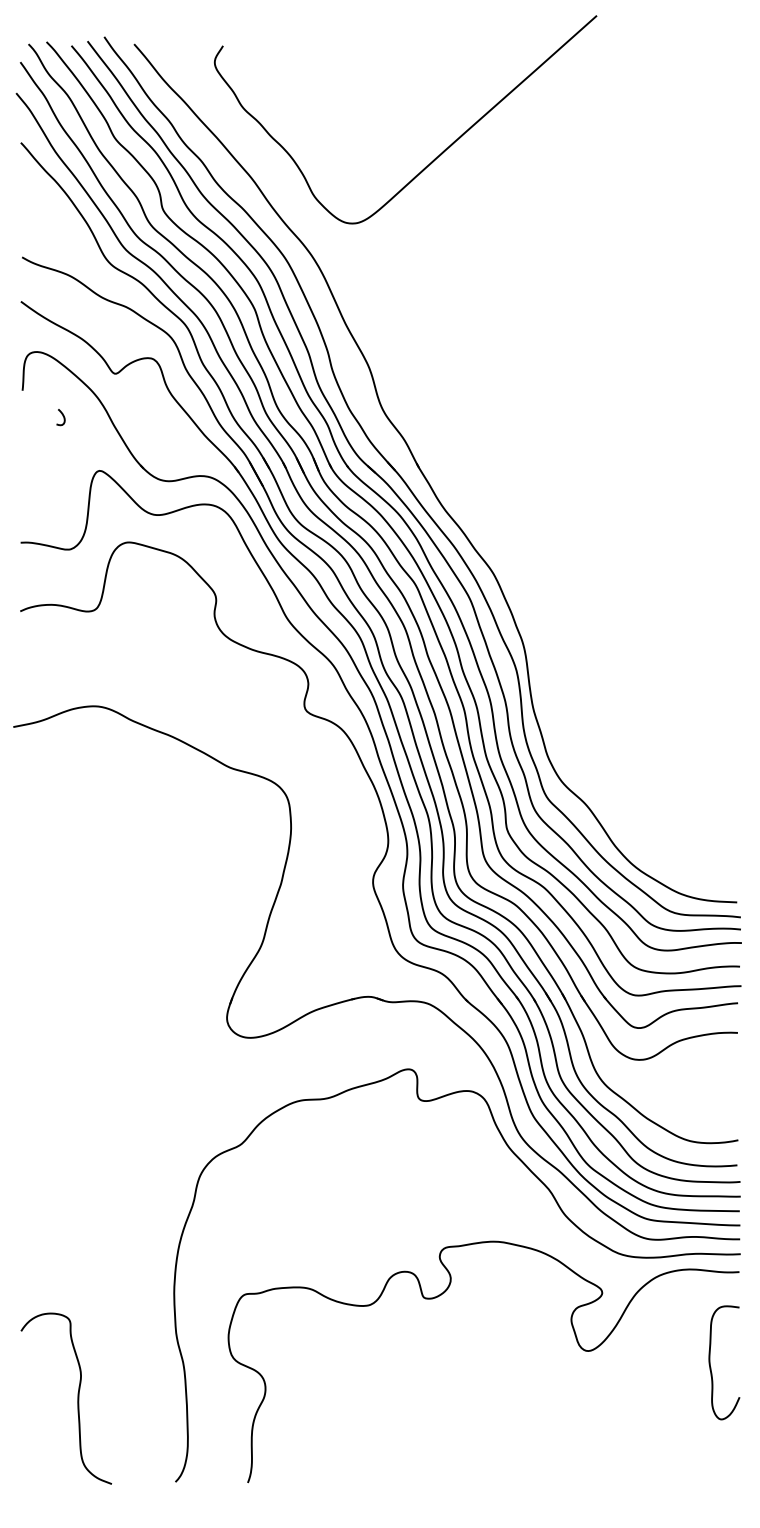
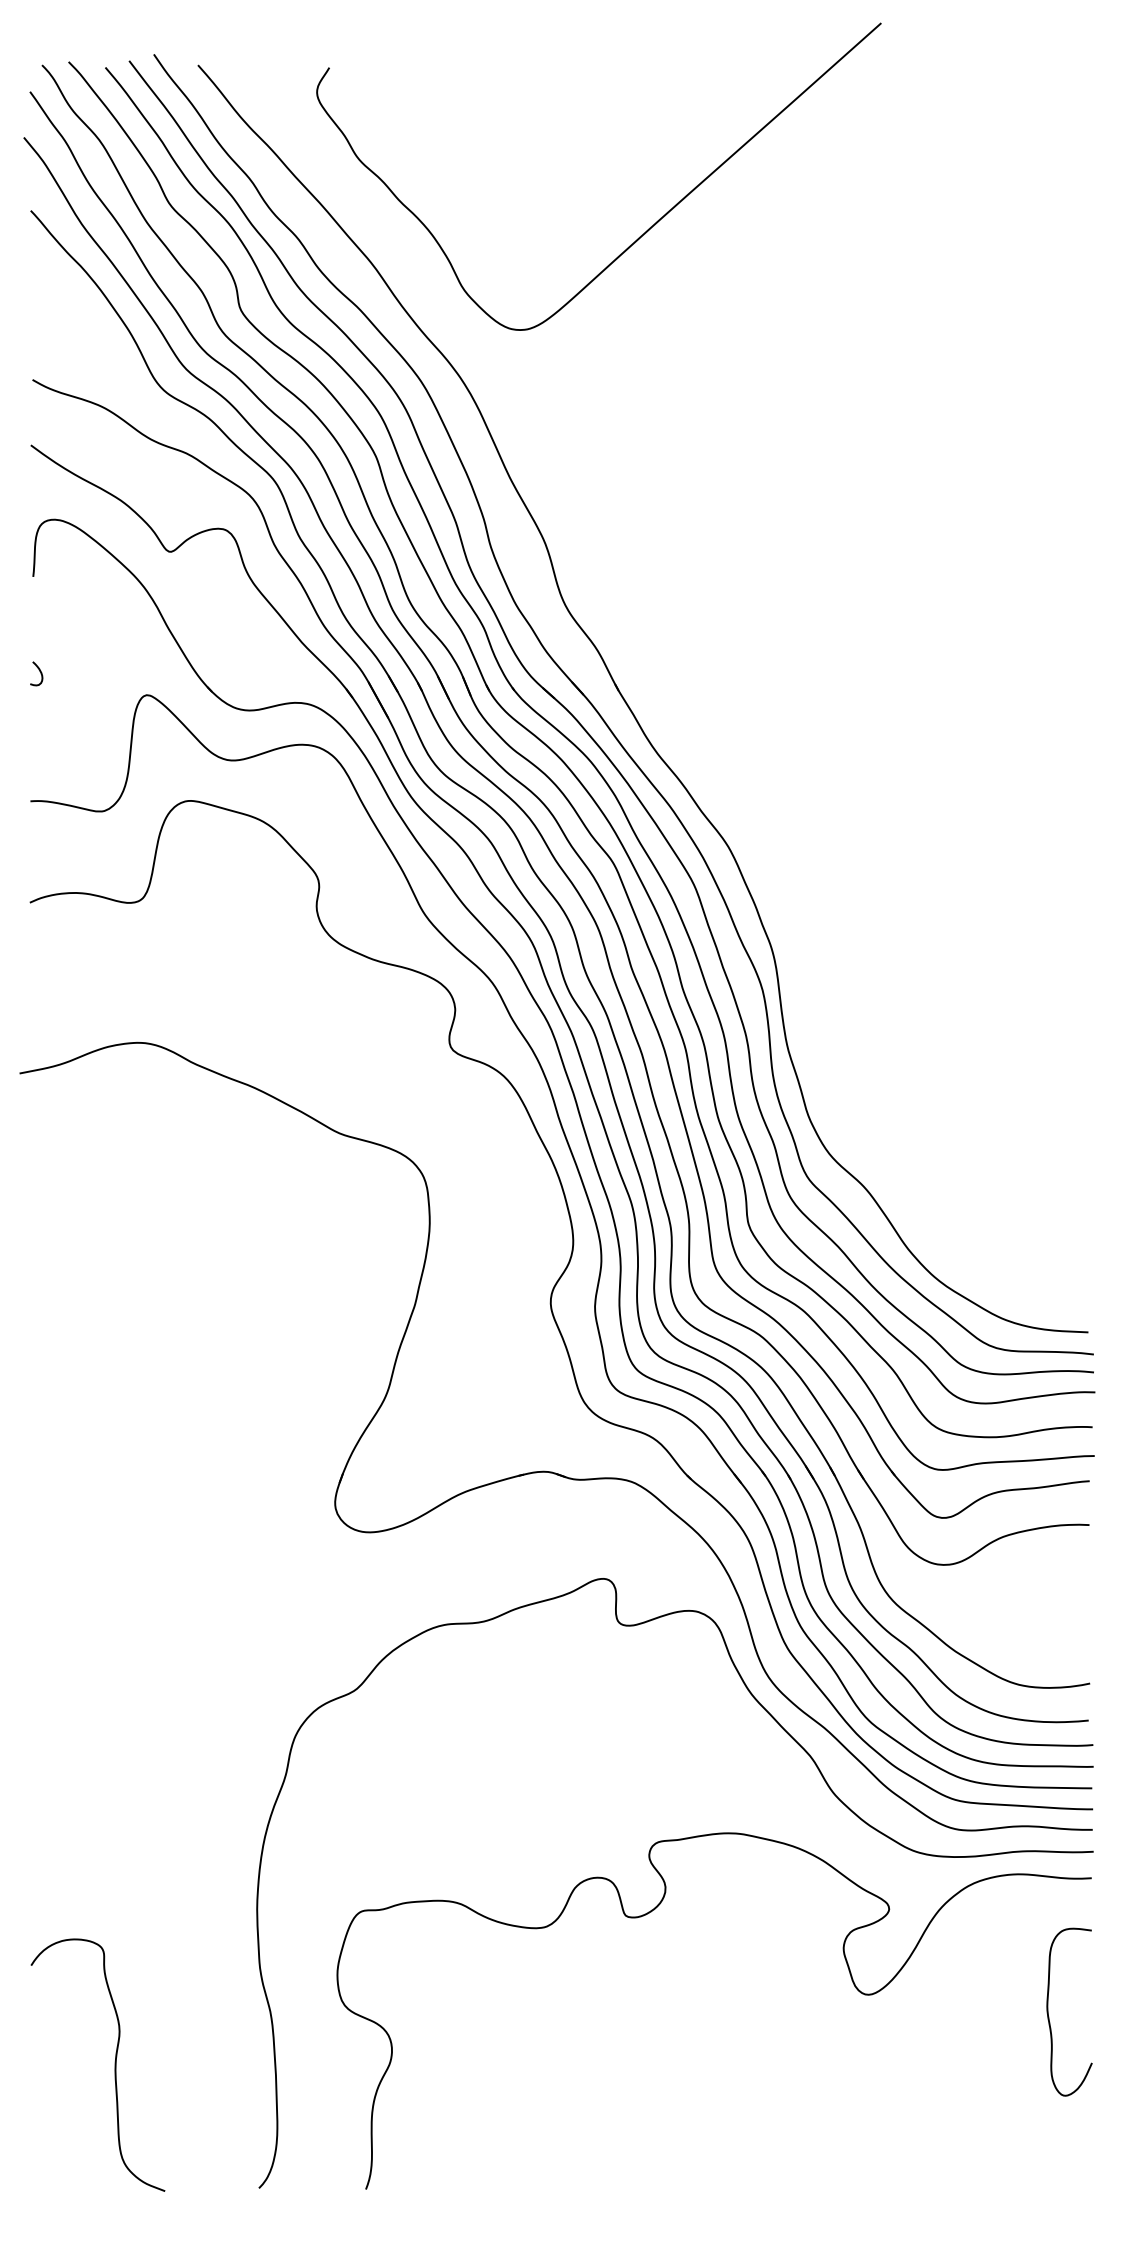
curve: (62, 416) -> (39, 672), moved

